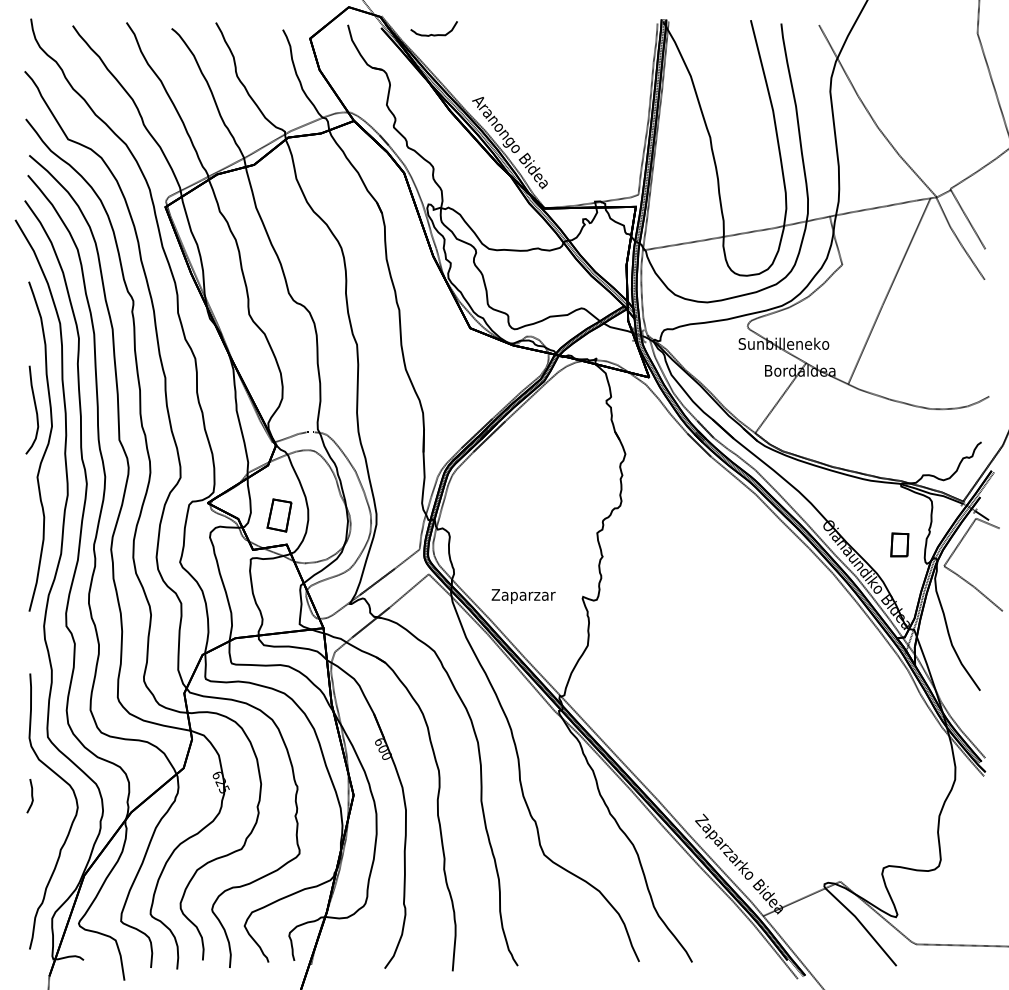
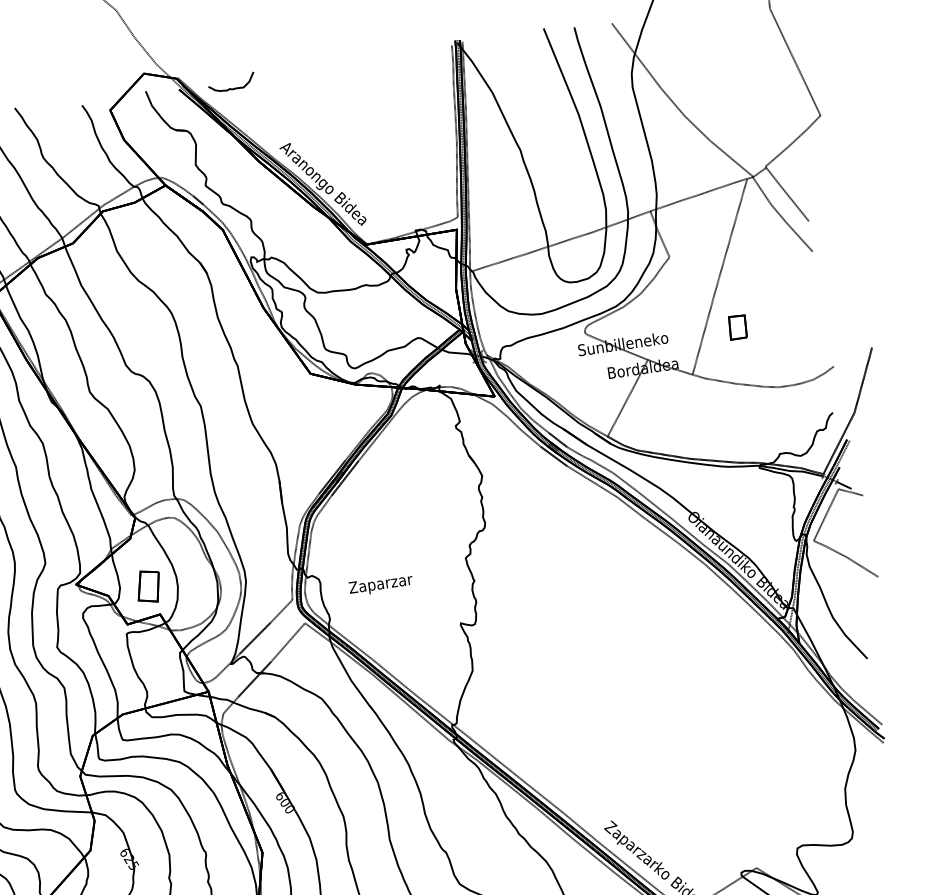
part: (899, 544) -> (737, 326), moved
text: (523, 596) -> (380, 585), moved

